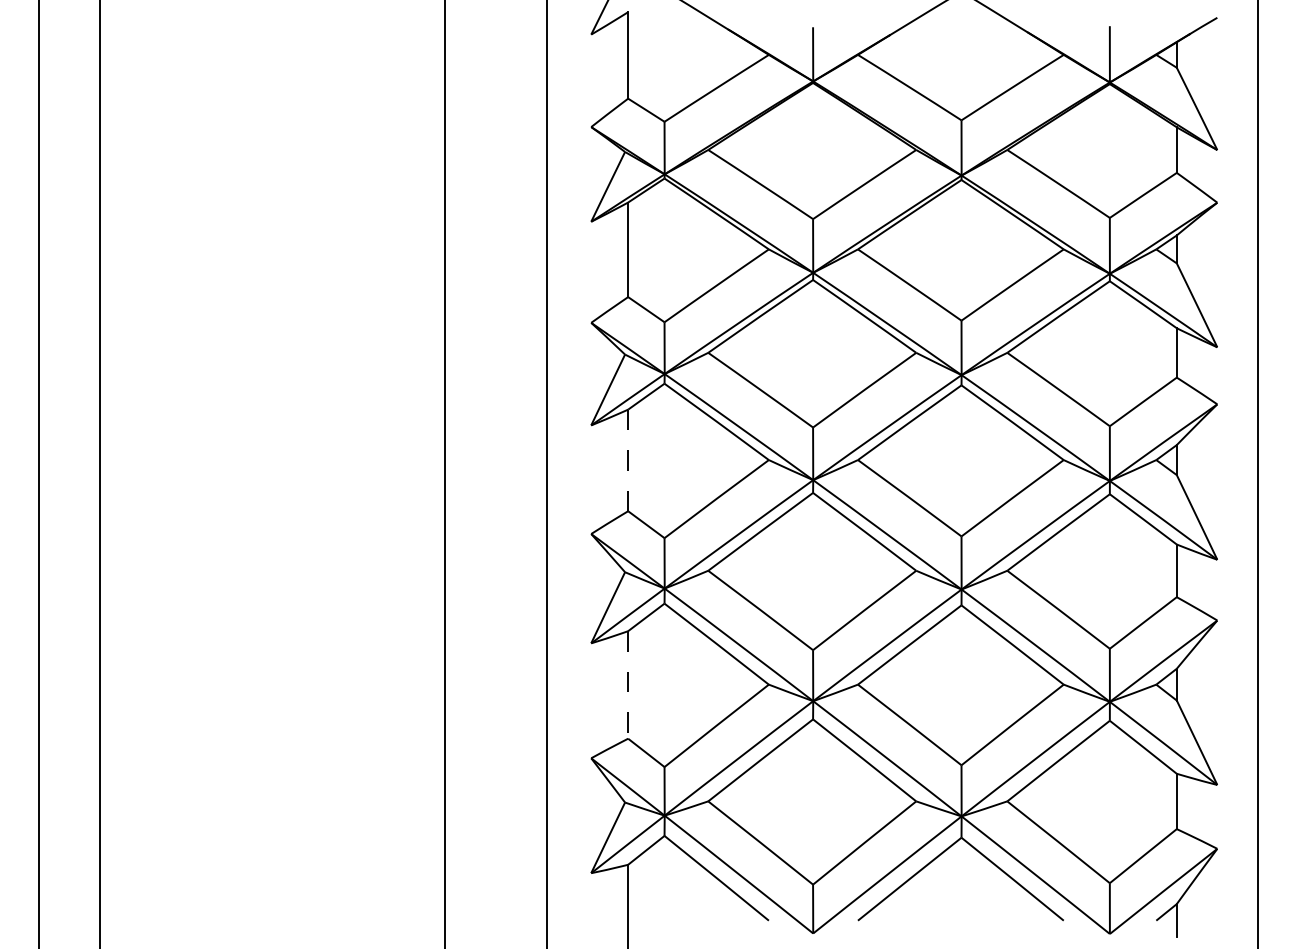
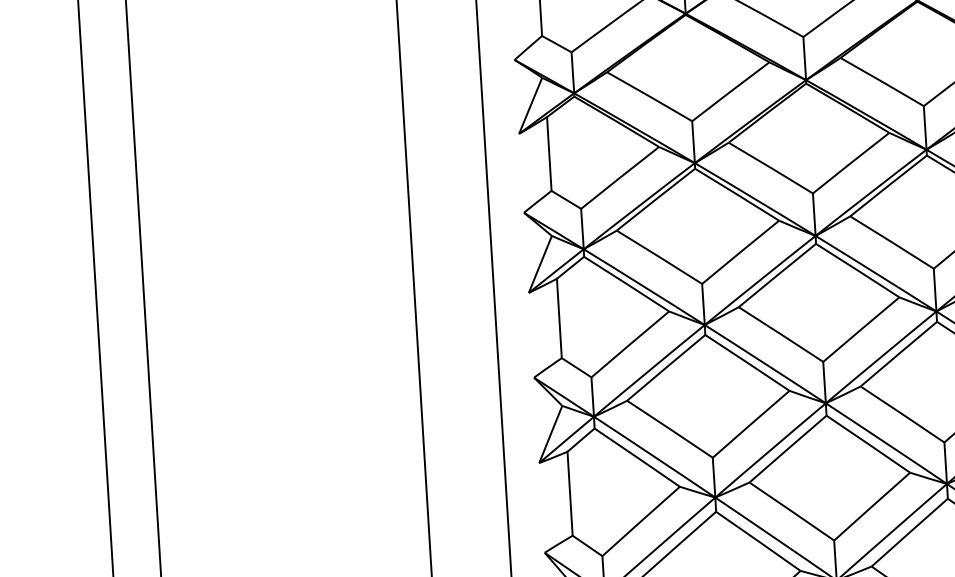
line: (628, 460) -> (559, 318), dashed -> solid
line: (628, 684) -> (570, 493), dashed -> solid

